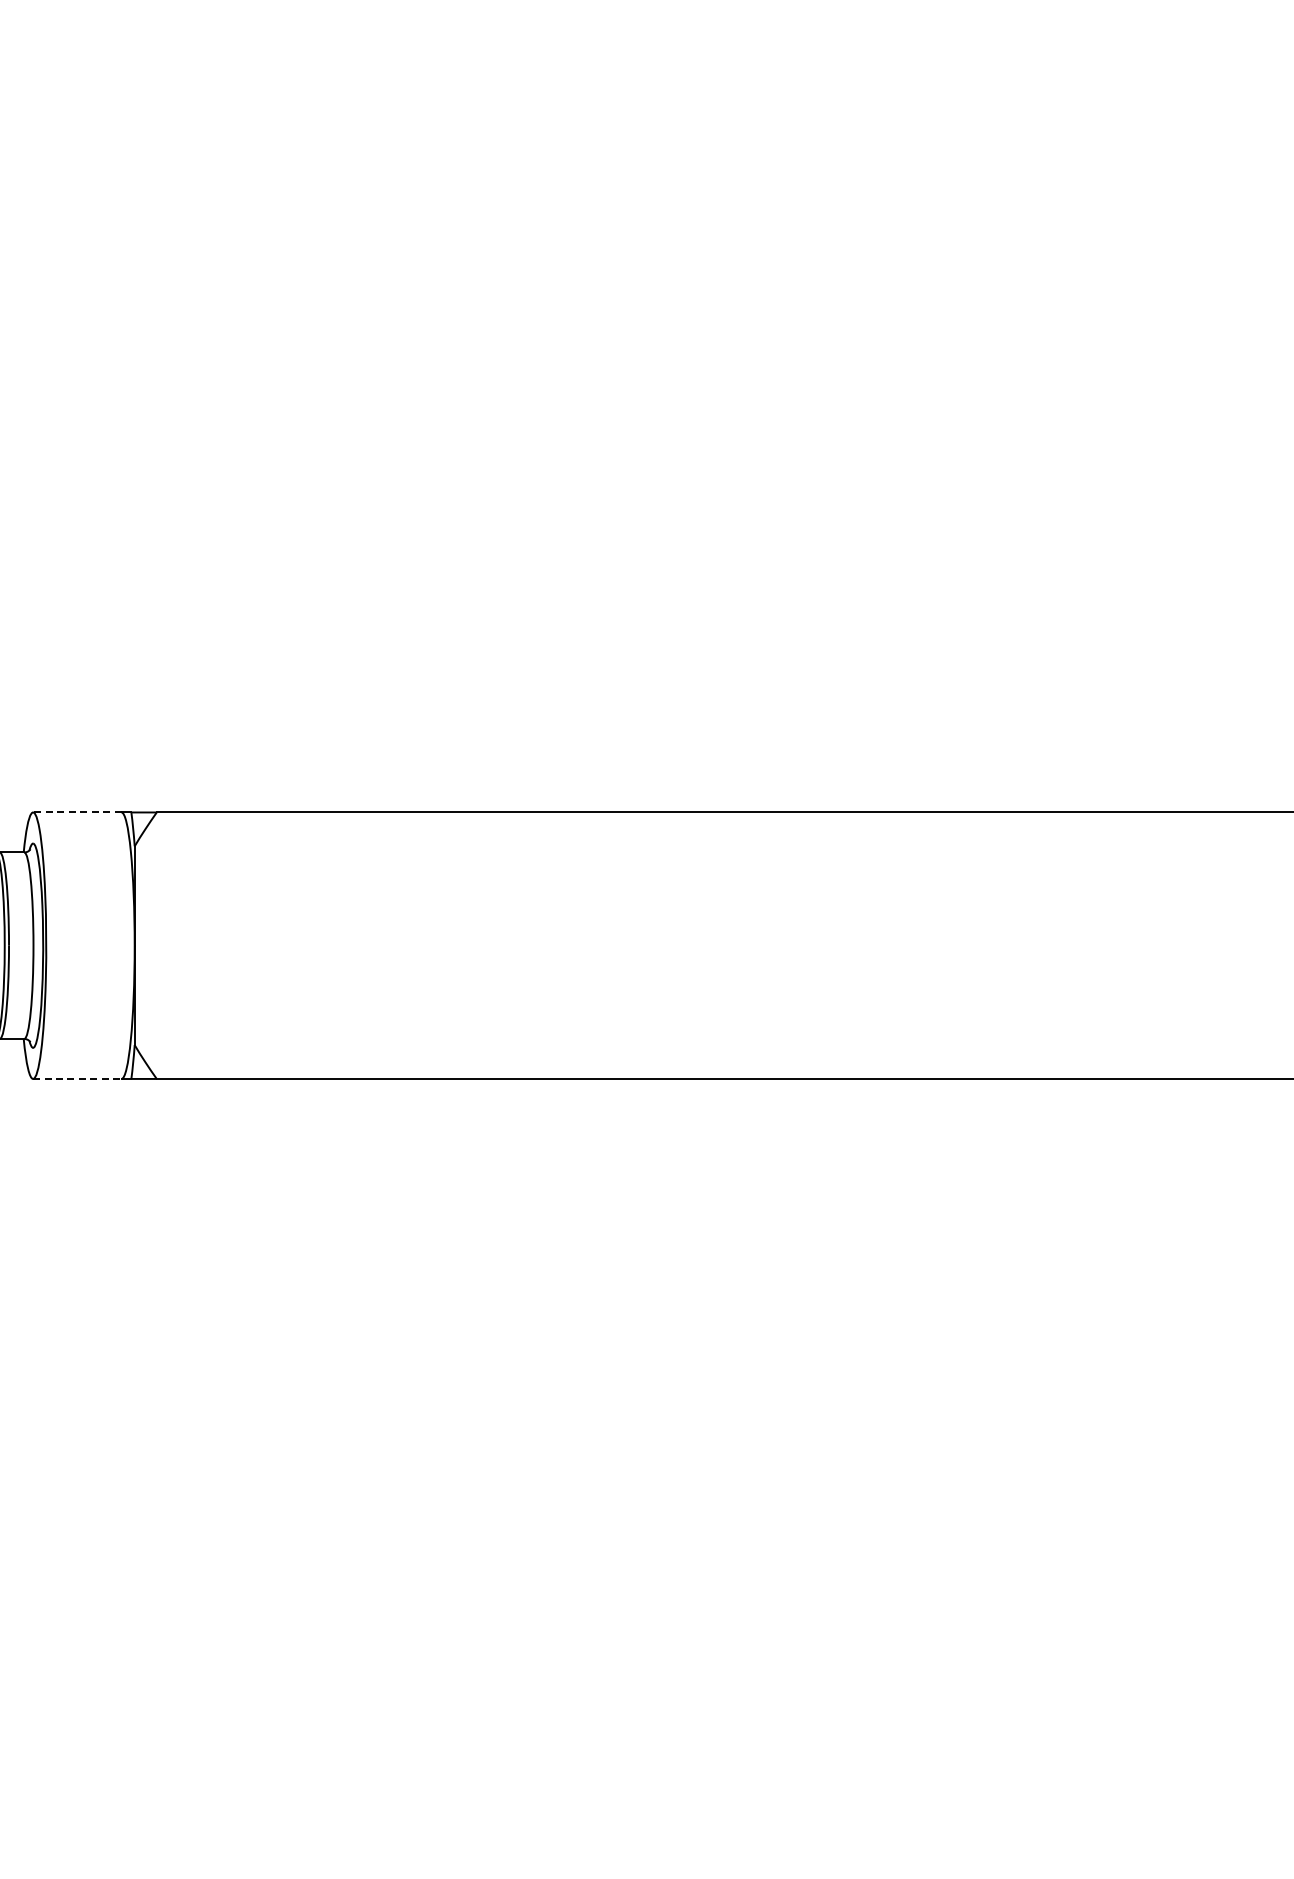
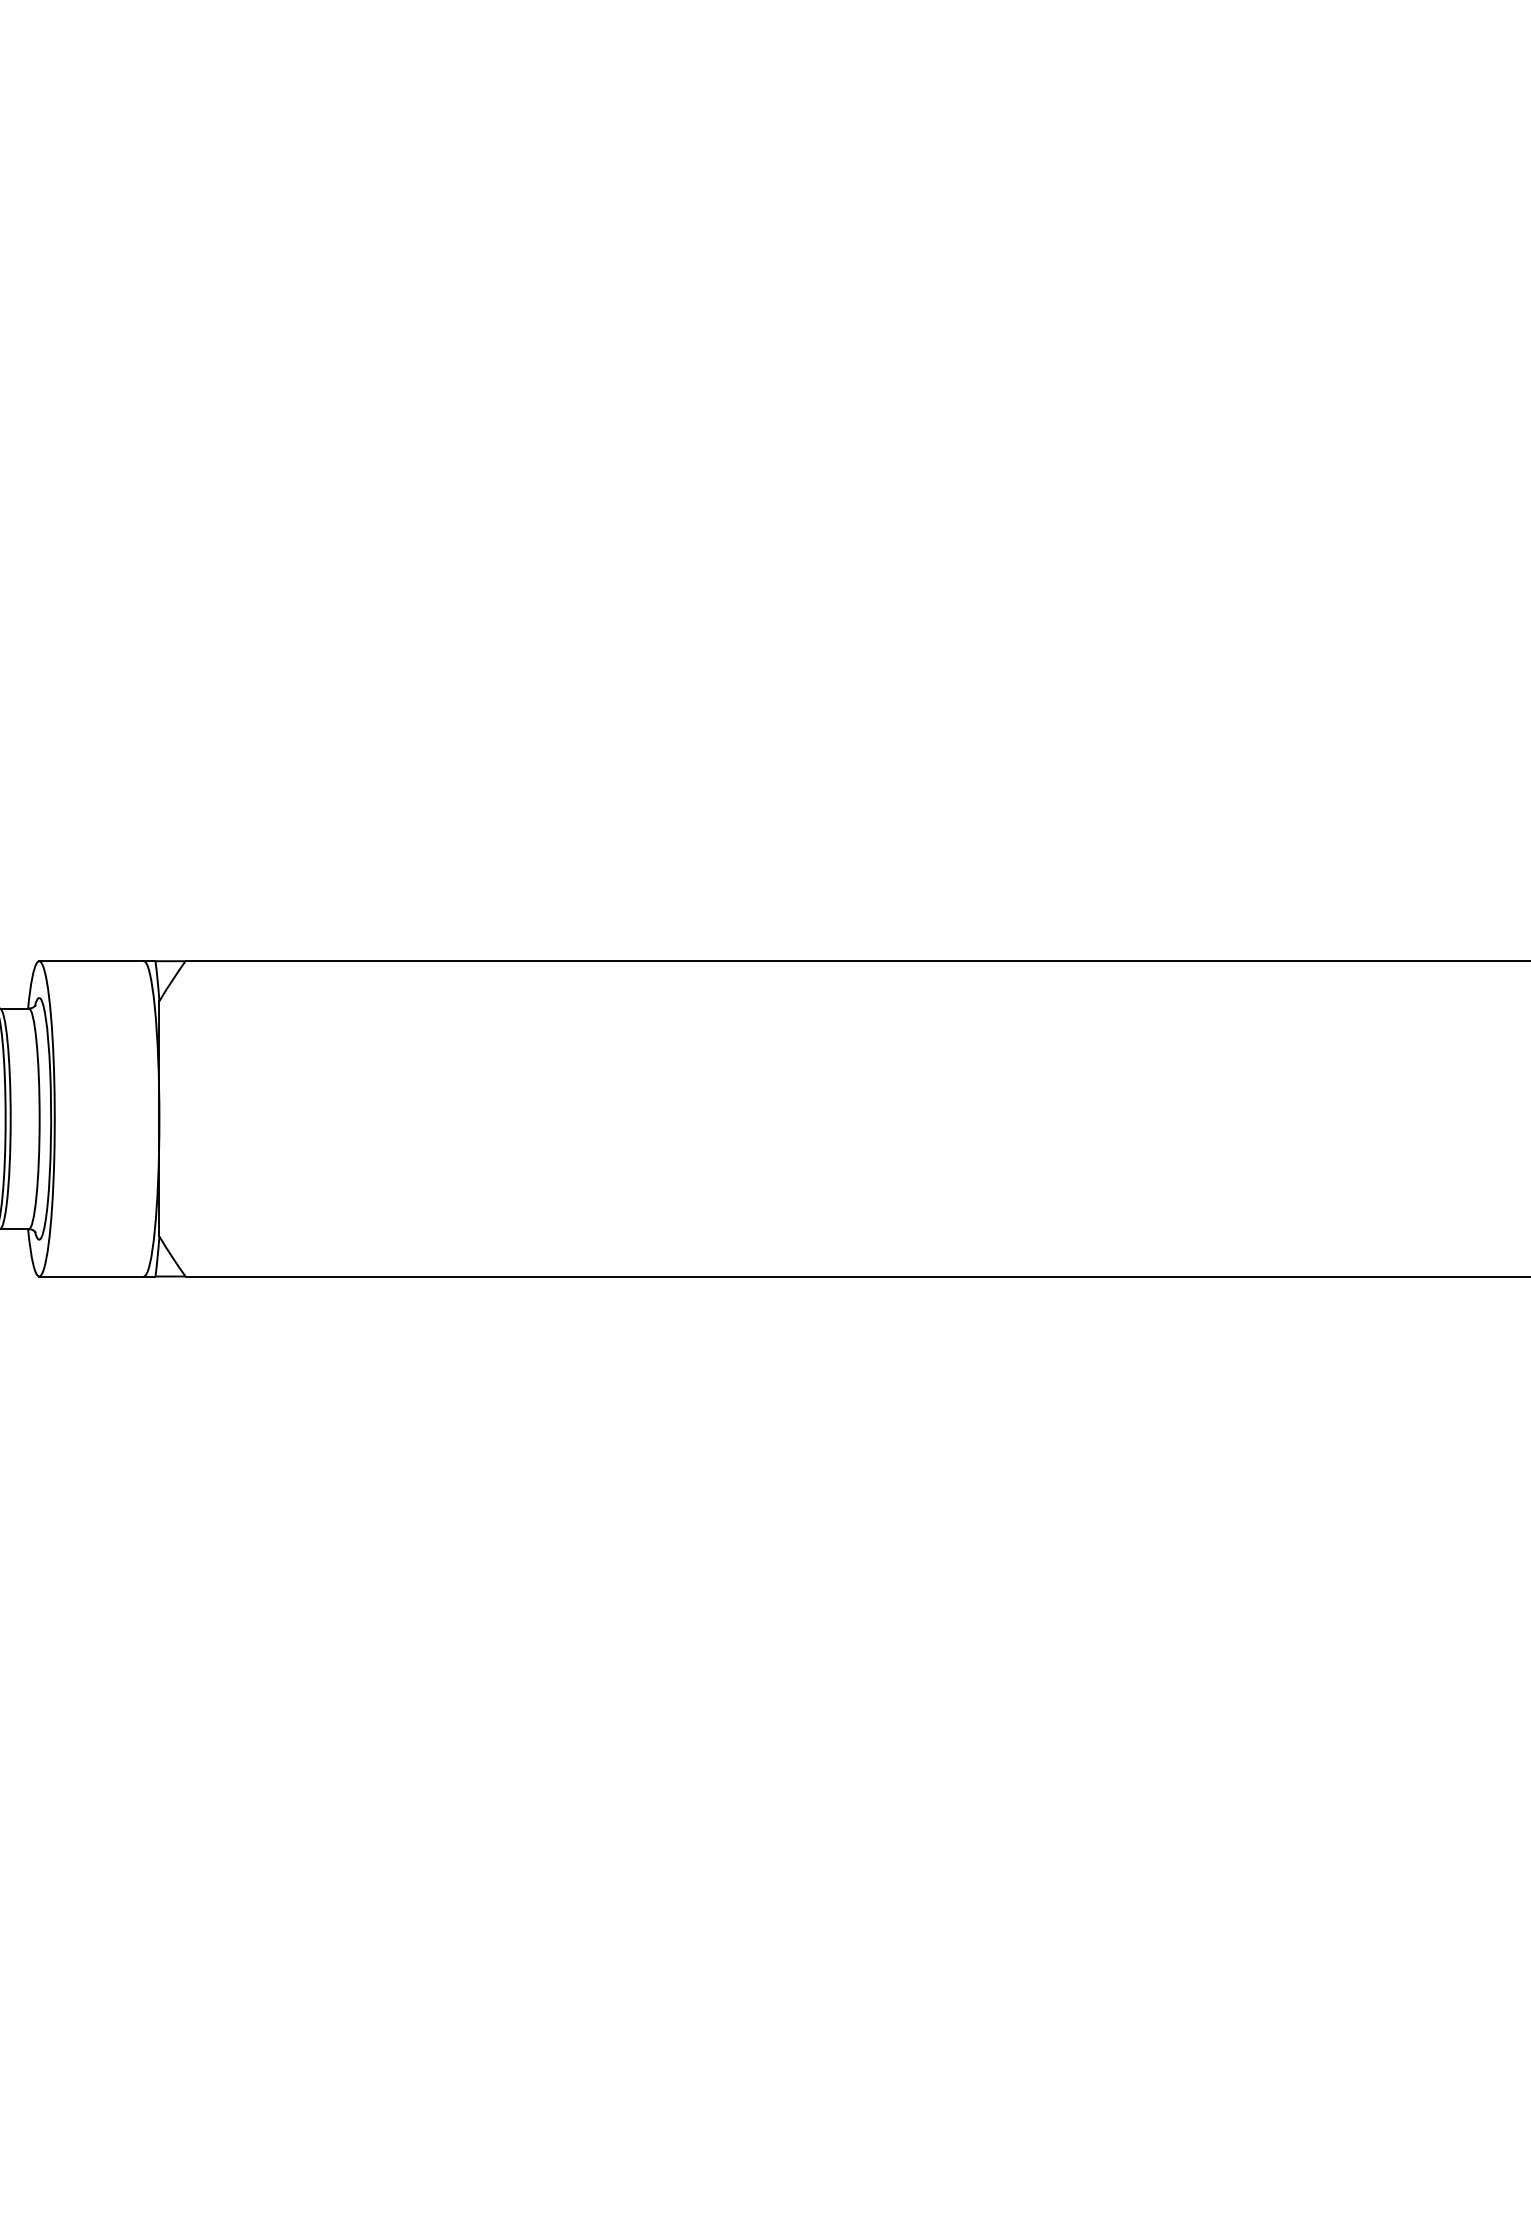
line: (76, 812) -> (90, 961), dashed -> solid
line: (77, 1078) -> (91, 1275), dashed -> solid

